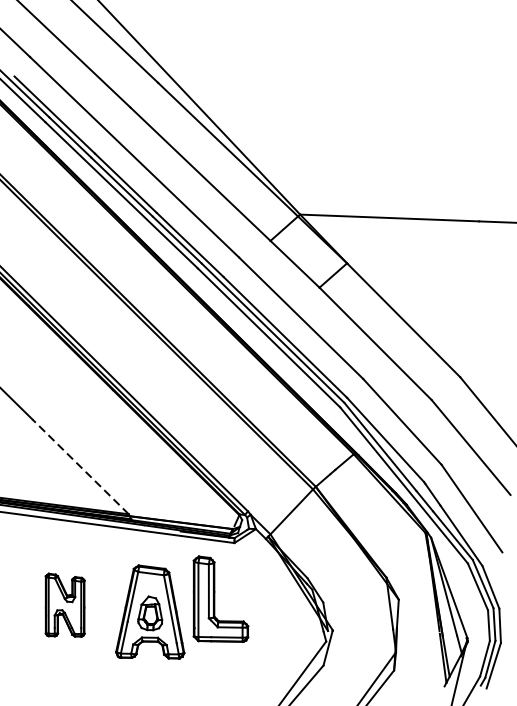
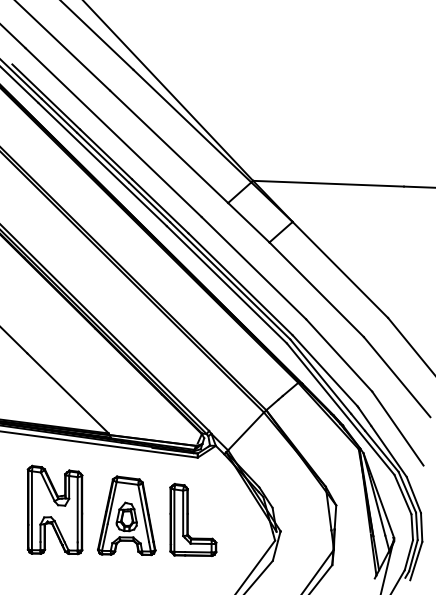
line: (79, 466) -> (67, 393), dashed -> solid
part: (221, 598) -> (193, 519), moved
part: (64, 604) -> (54, 509), size x1.67

